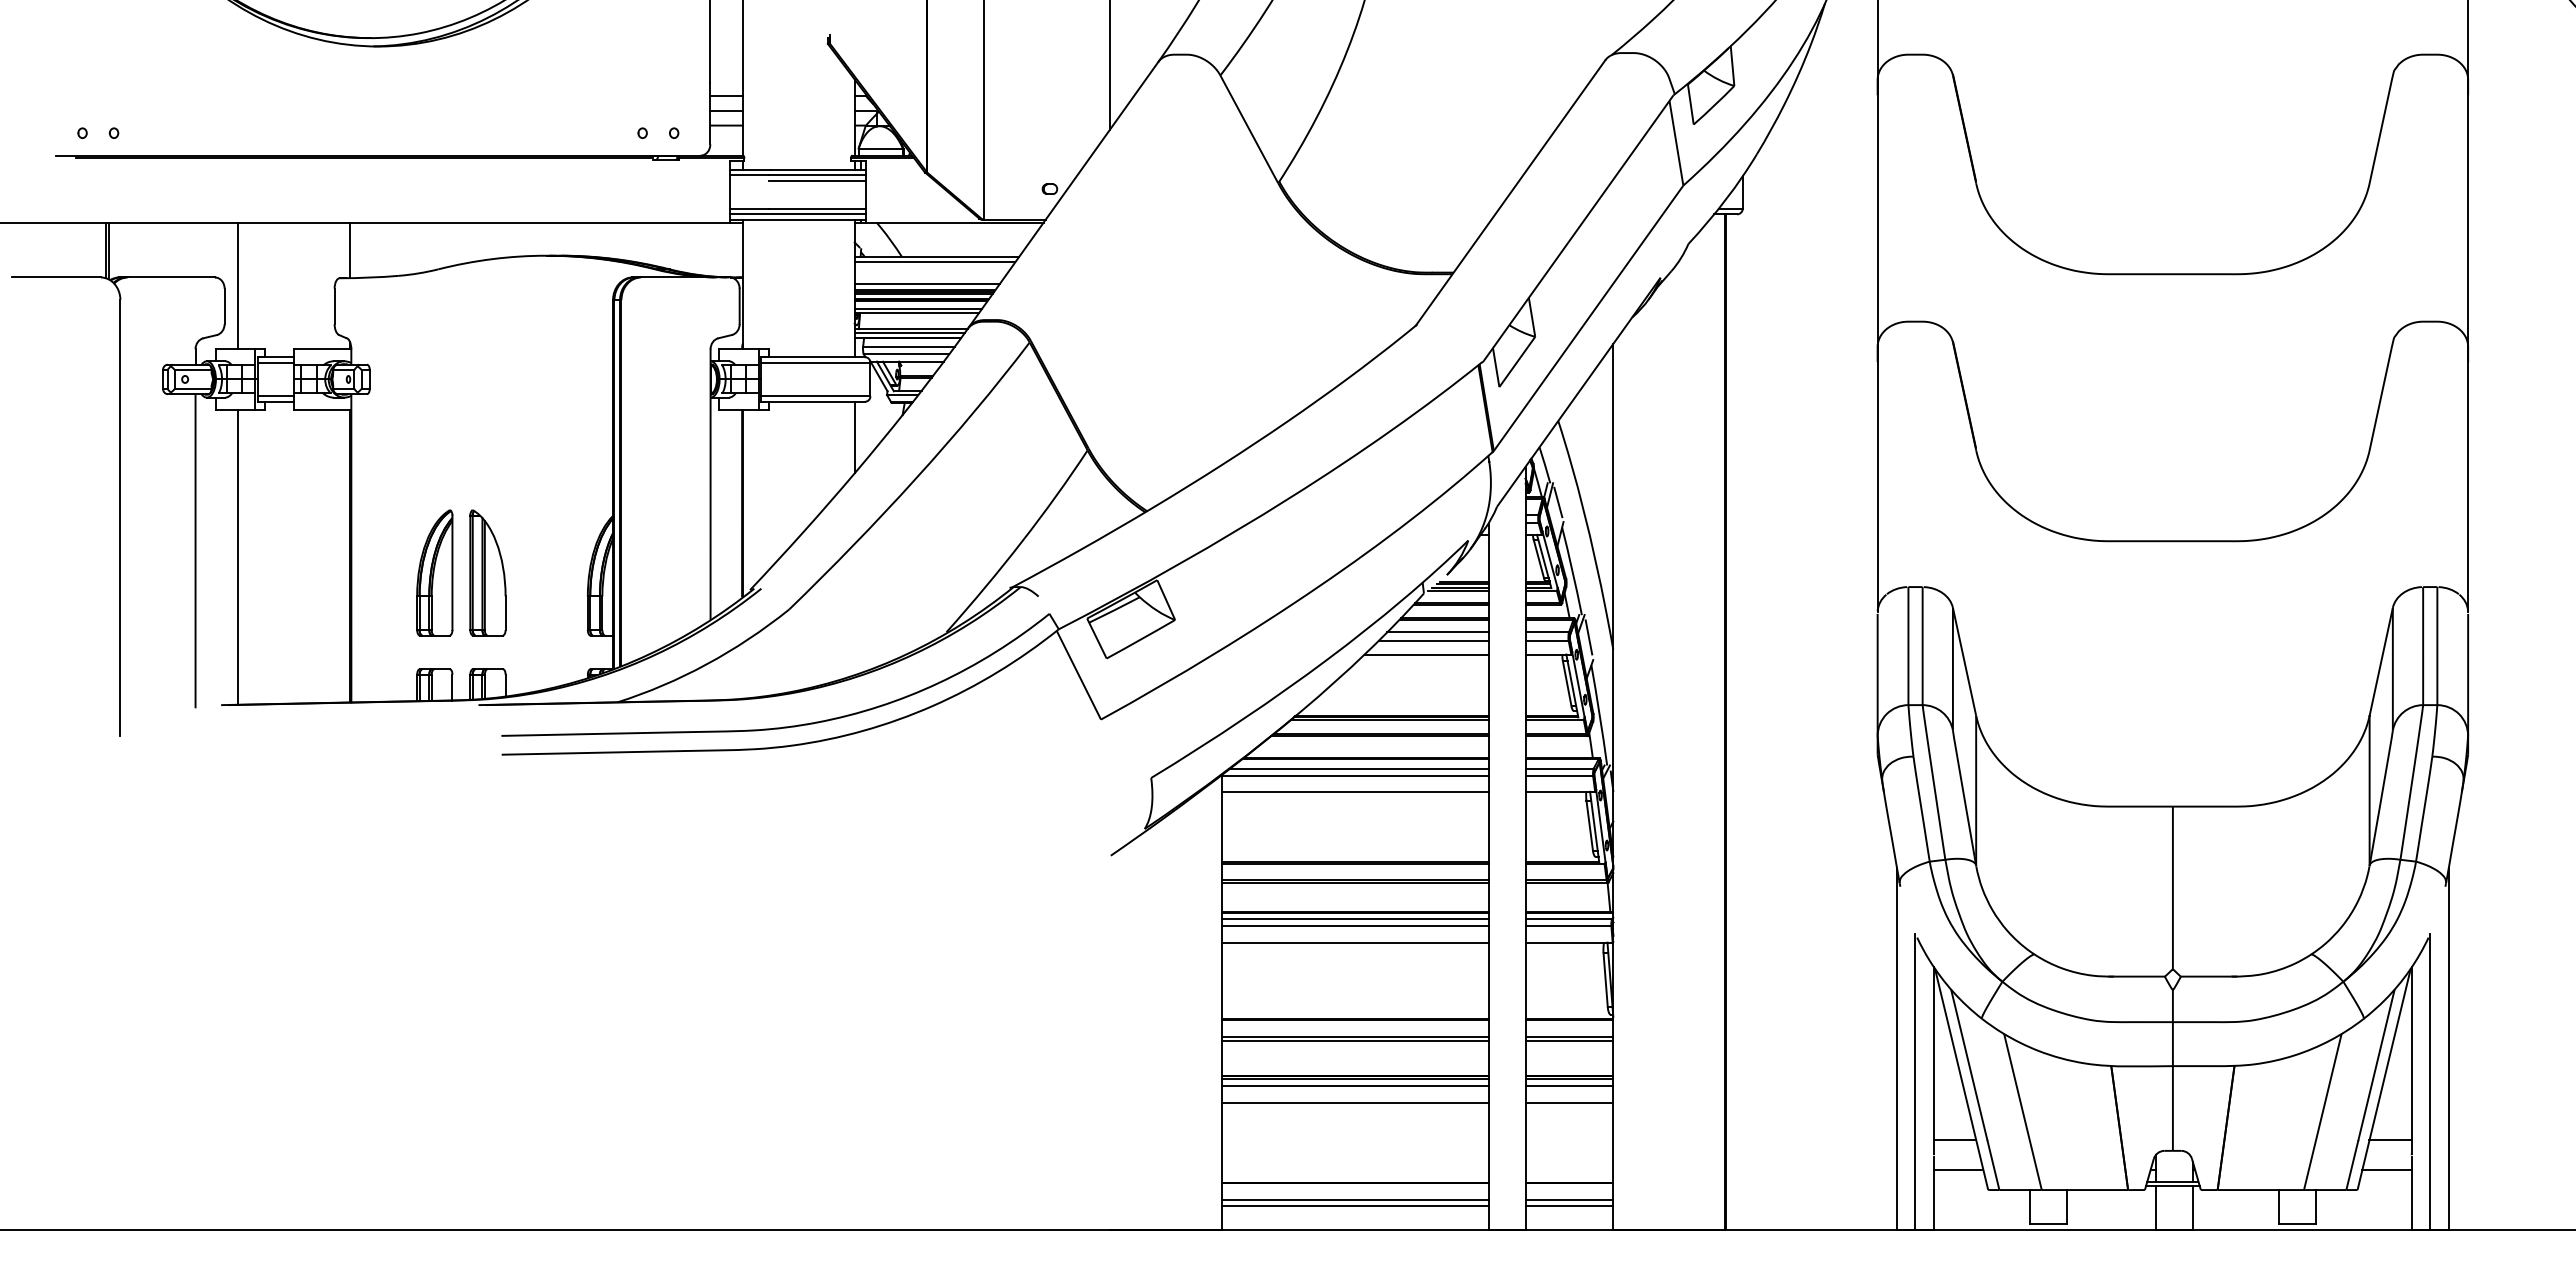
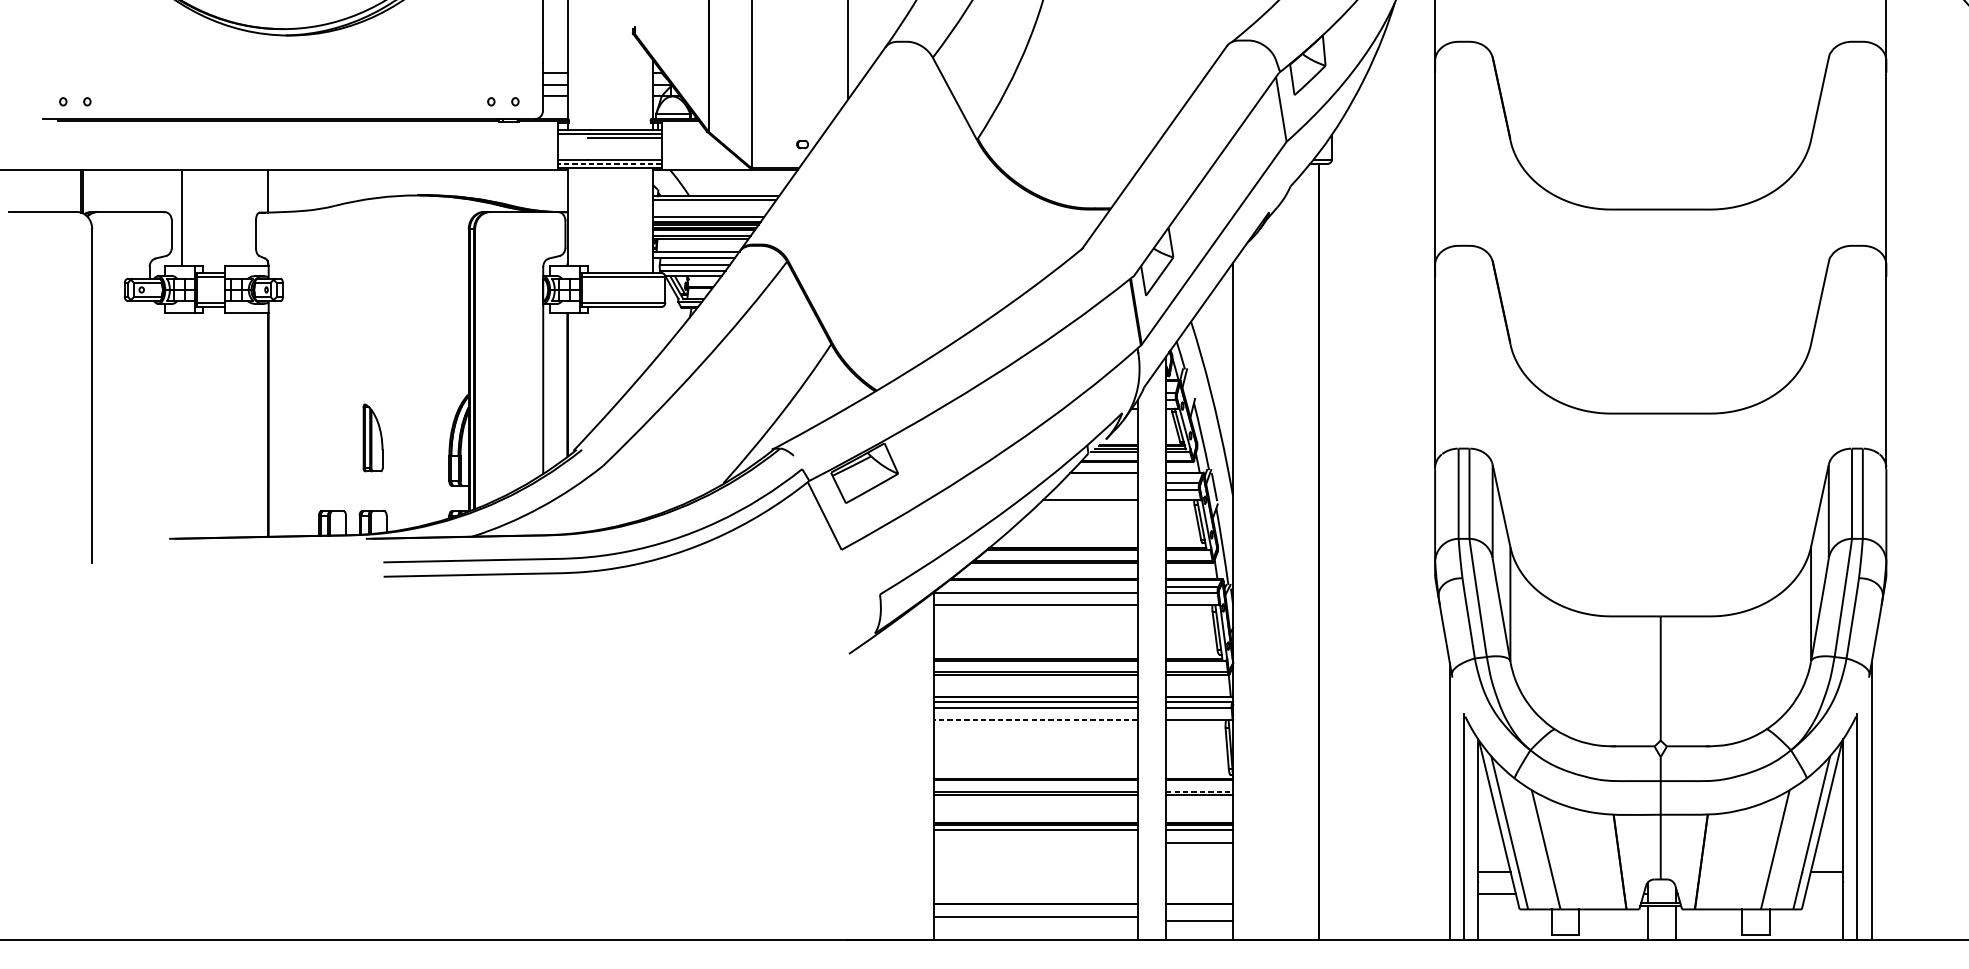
line: (797, 214) -> (609, 163), solid -> dashed
line: (909, 333) -> (695, 254), removed
line: (854, 437) -> (653, 334), removed
line: (1558, 502) -> (1191, 384), removed
line: (195, 550) -> (149, 420), removed
line: (238, 557) -> (182, 426), removed
part: (434, 572) -> (332, 437), removed
part: (487, 572) -> (372, 437), size x0.7
line: (1437, 632) -> (1098, 483), removed
line: (1433, 640) -> (1095, 489), removed
line: (1359, 768) -> (1039, 587), removed
line: (1354, 942) -> (1035, 720), solid -> dashed
line: (1569, 1036) -> (1199, 792), solid -> dashed
line: (1354, 1102) -> (1035, 842), removed
line: (2386, 1169) -> (1823, 893), removed
line: (1569, 1200) -> (1199, 917), removed
line: (1354, 1205) -> (1035, 921), removed

